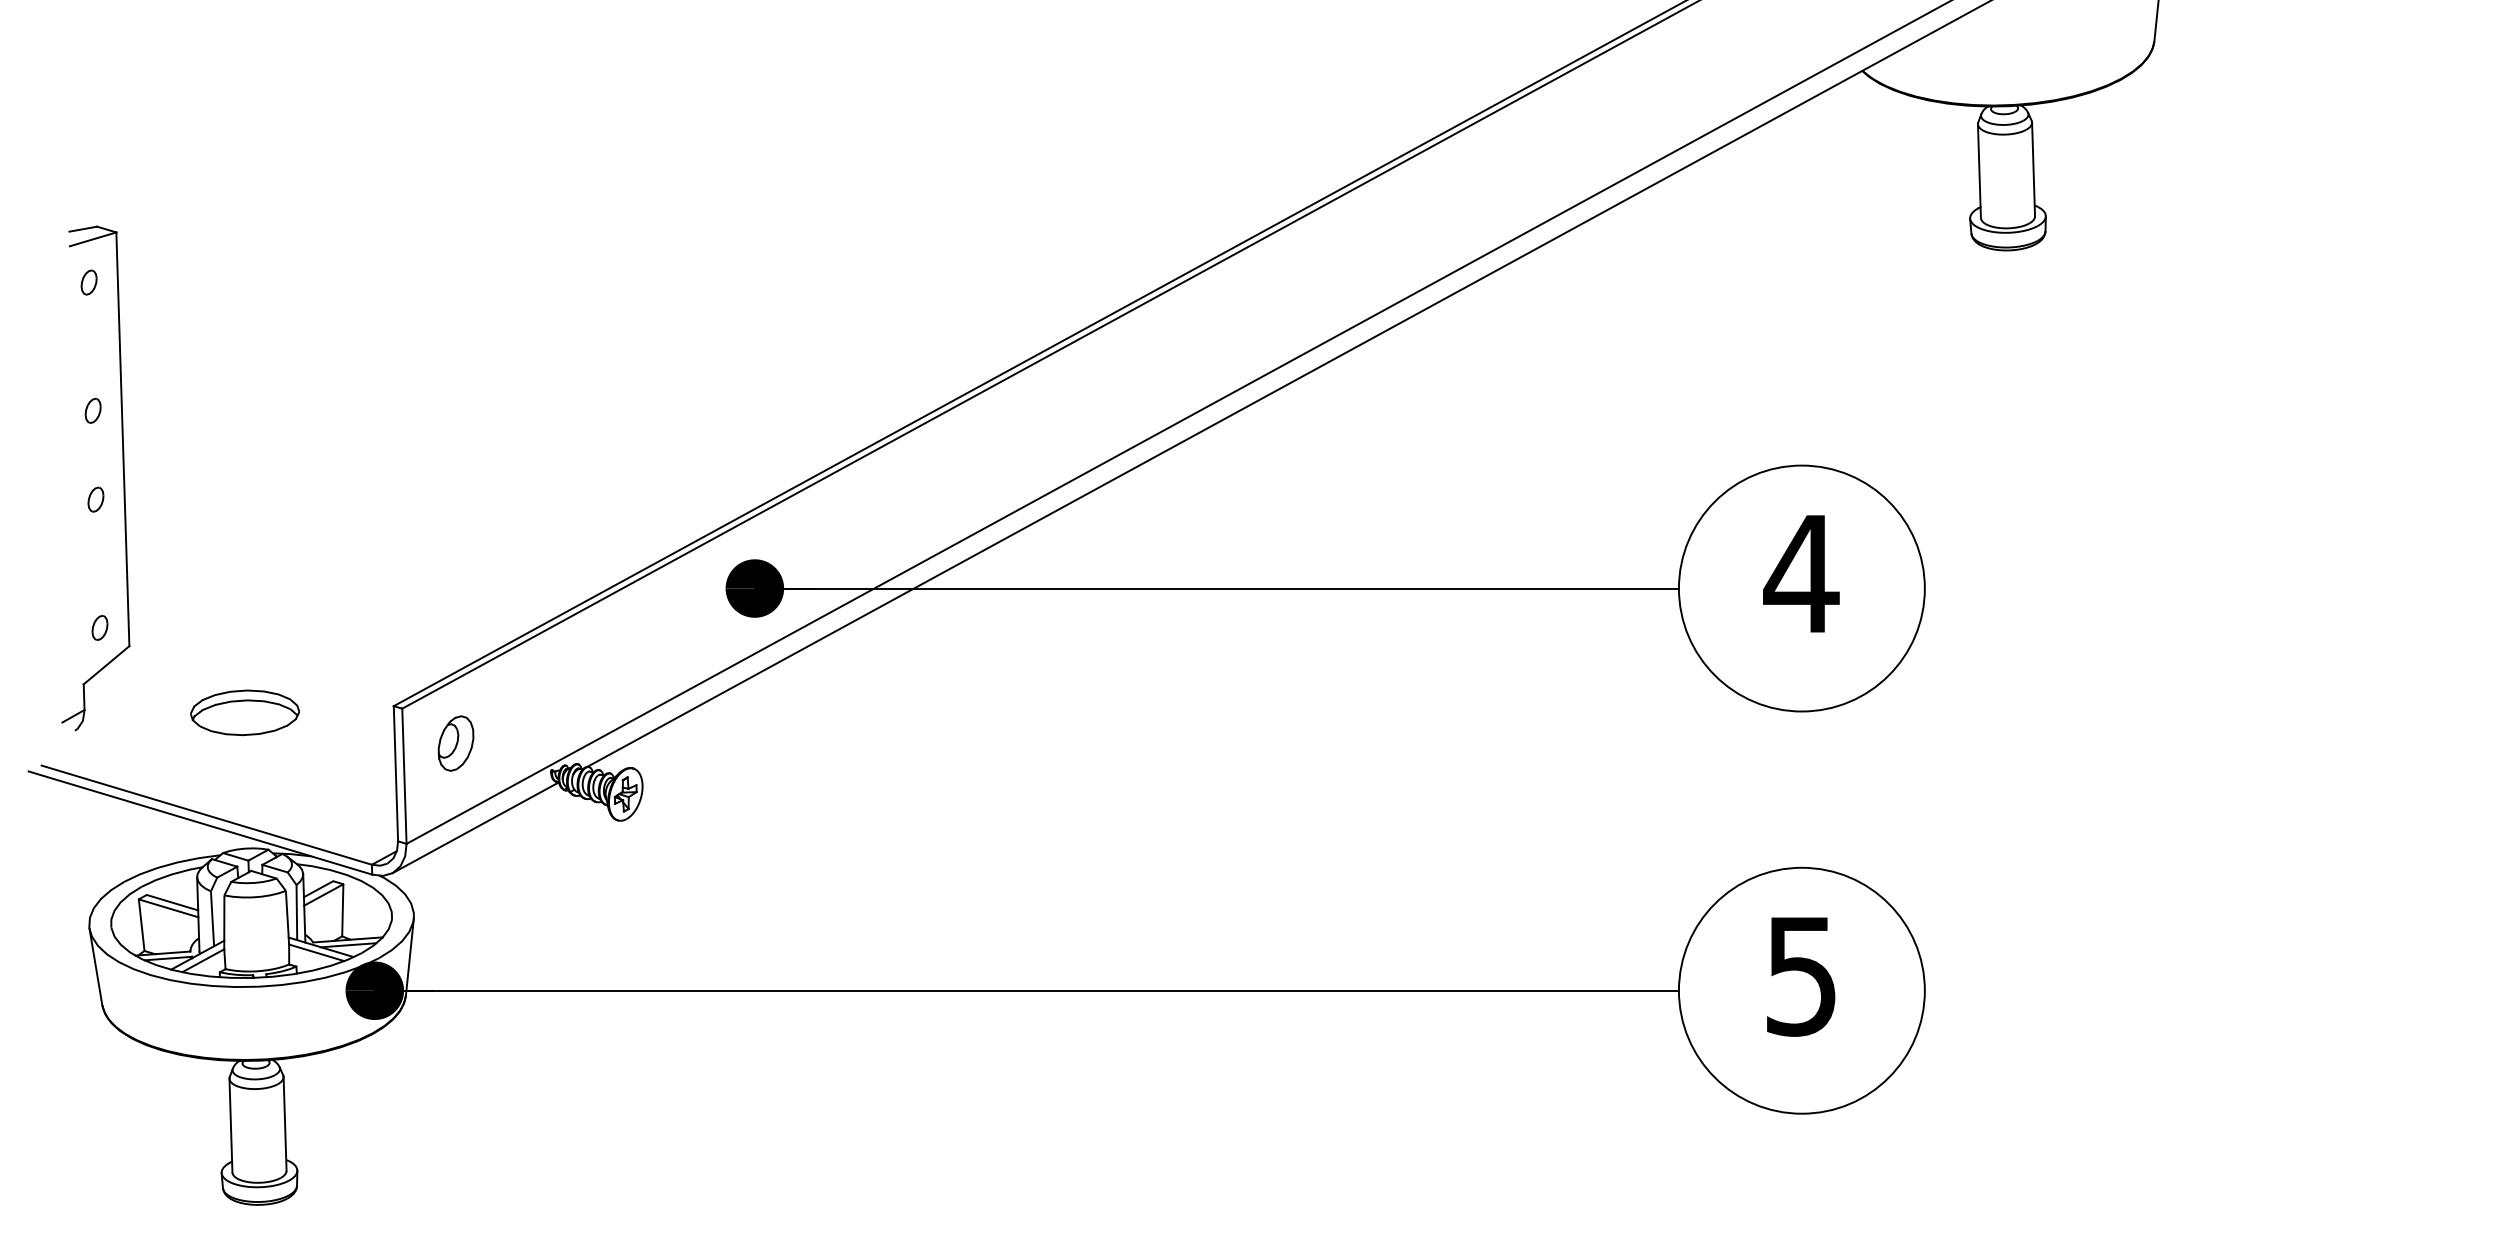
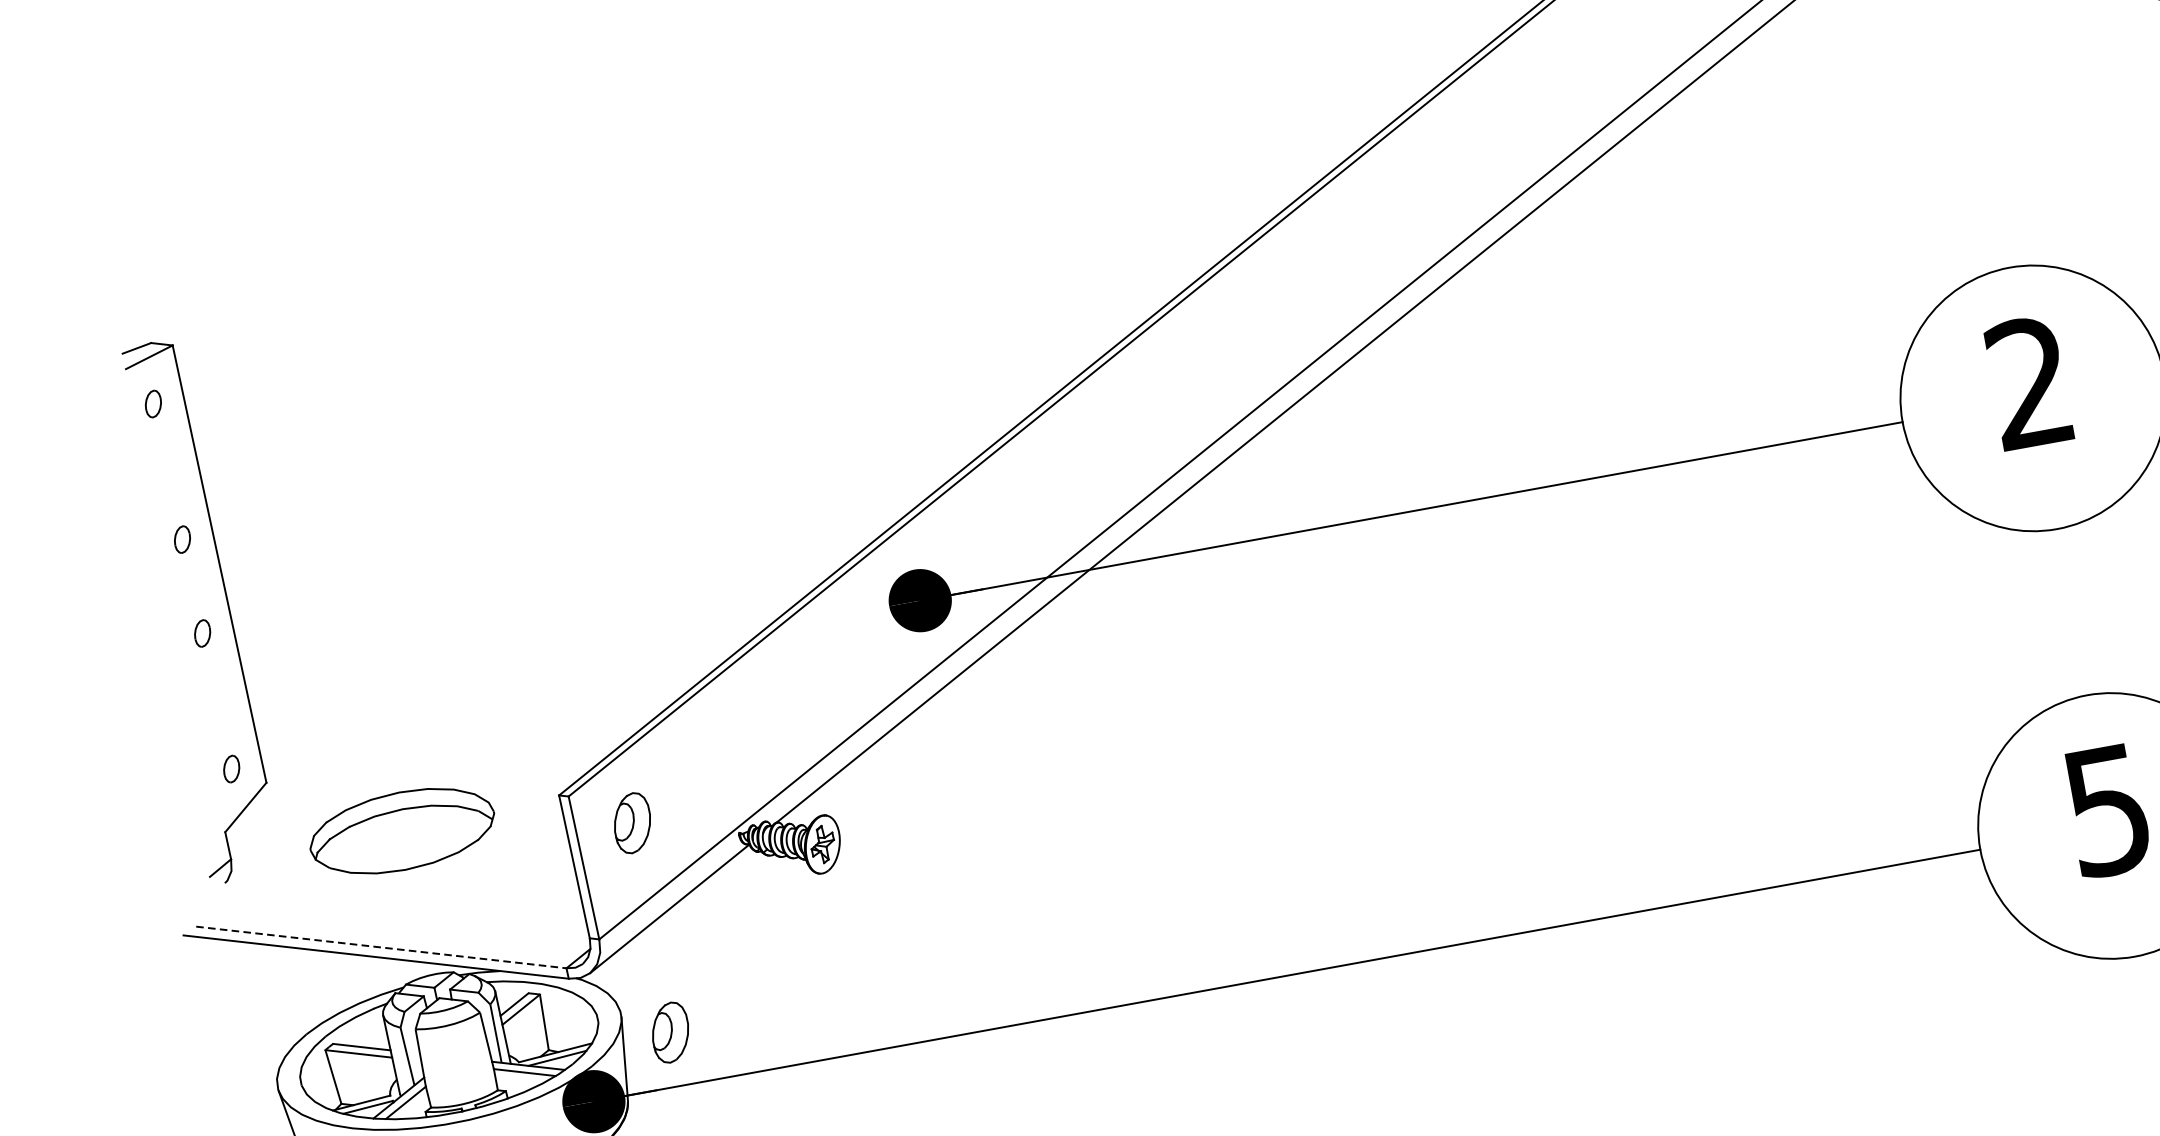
text: (1801, 572) -> (2029, 381), 4 -> 2
part: (244, 712) -> (401, 831), size x1.6
line: (207, 815) -> (382, 947), solid -> dashed
part: (455, 940) -> (670, 1032), added

